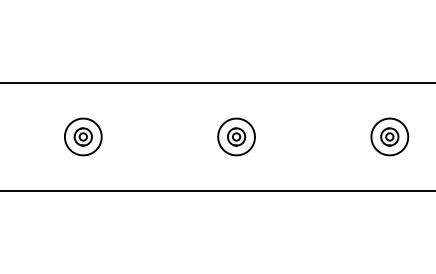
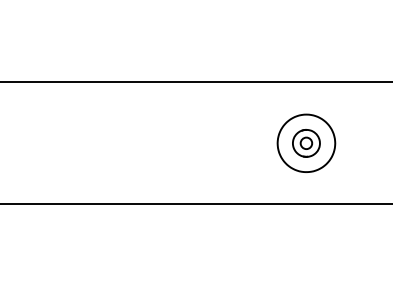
part: (236, 136) -> (135, 142), removed
part: (389, 136) -> (306, 142), size x1.4

